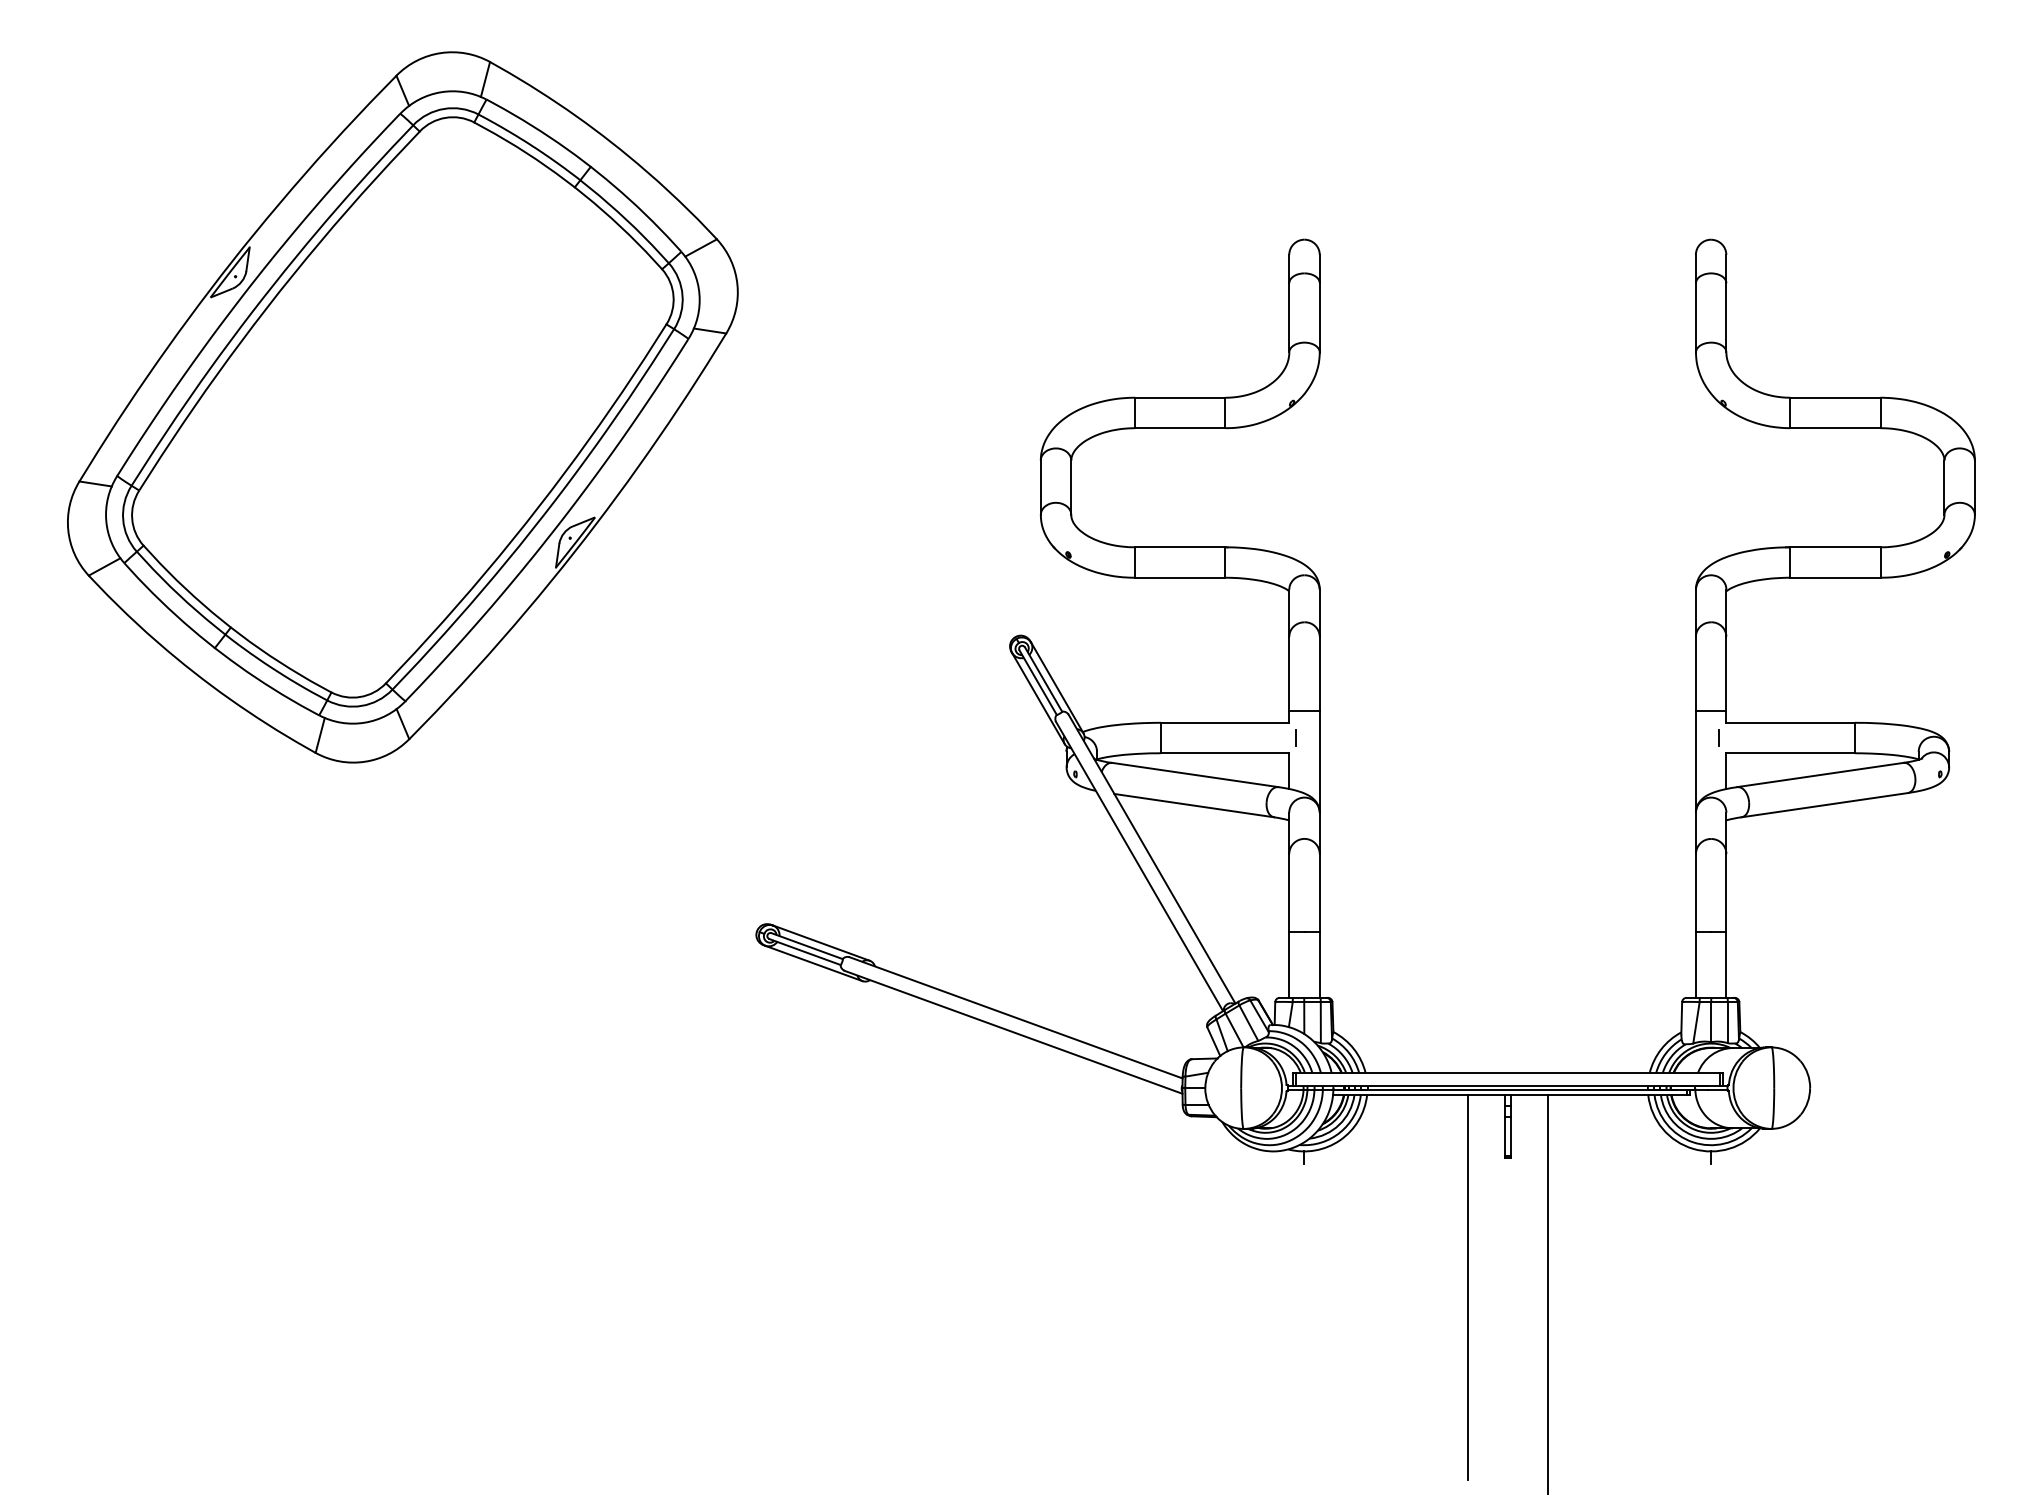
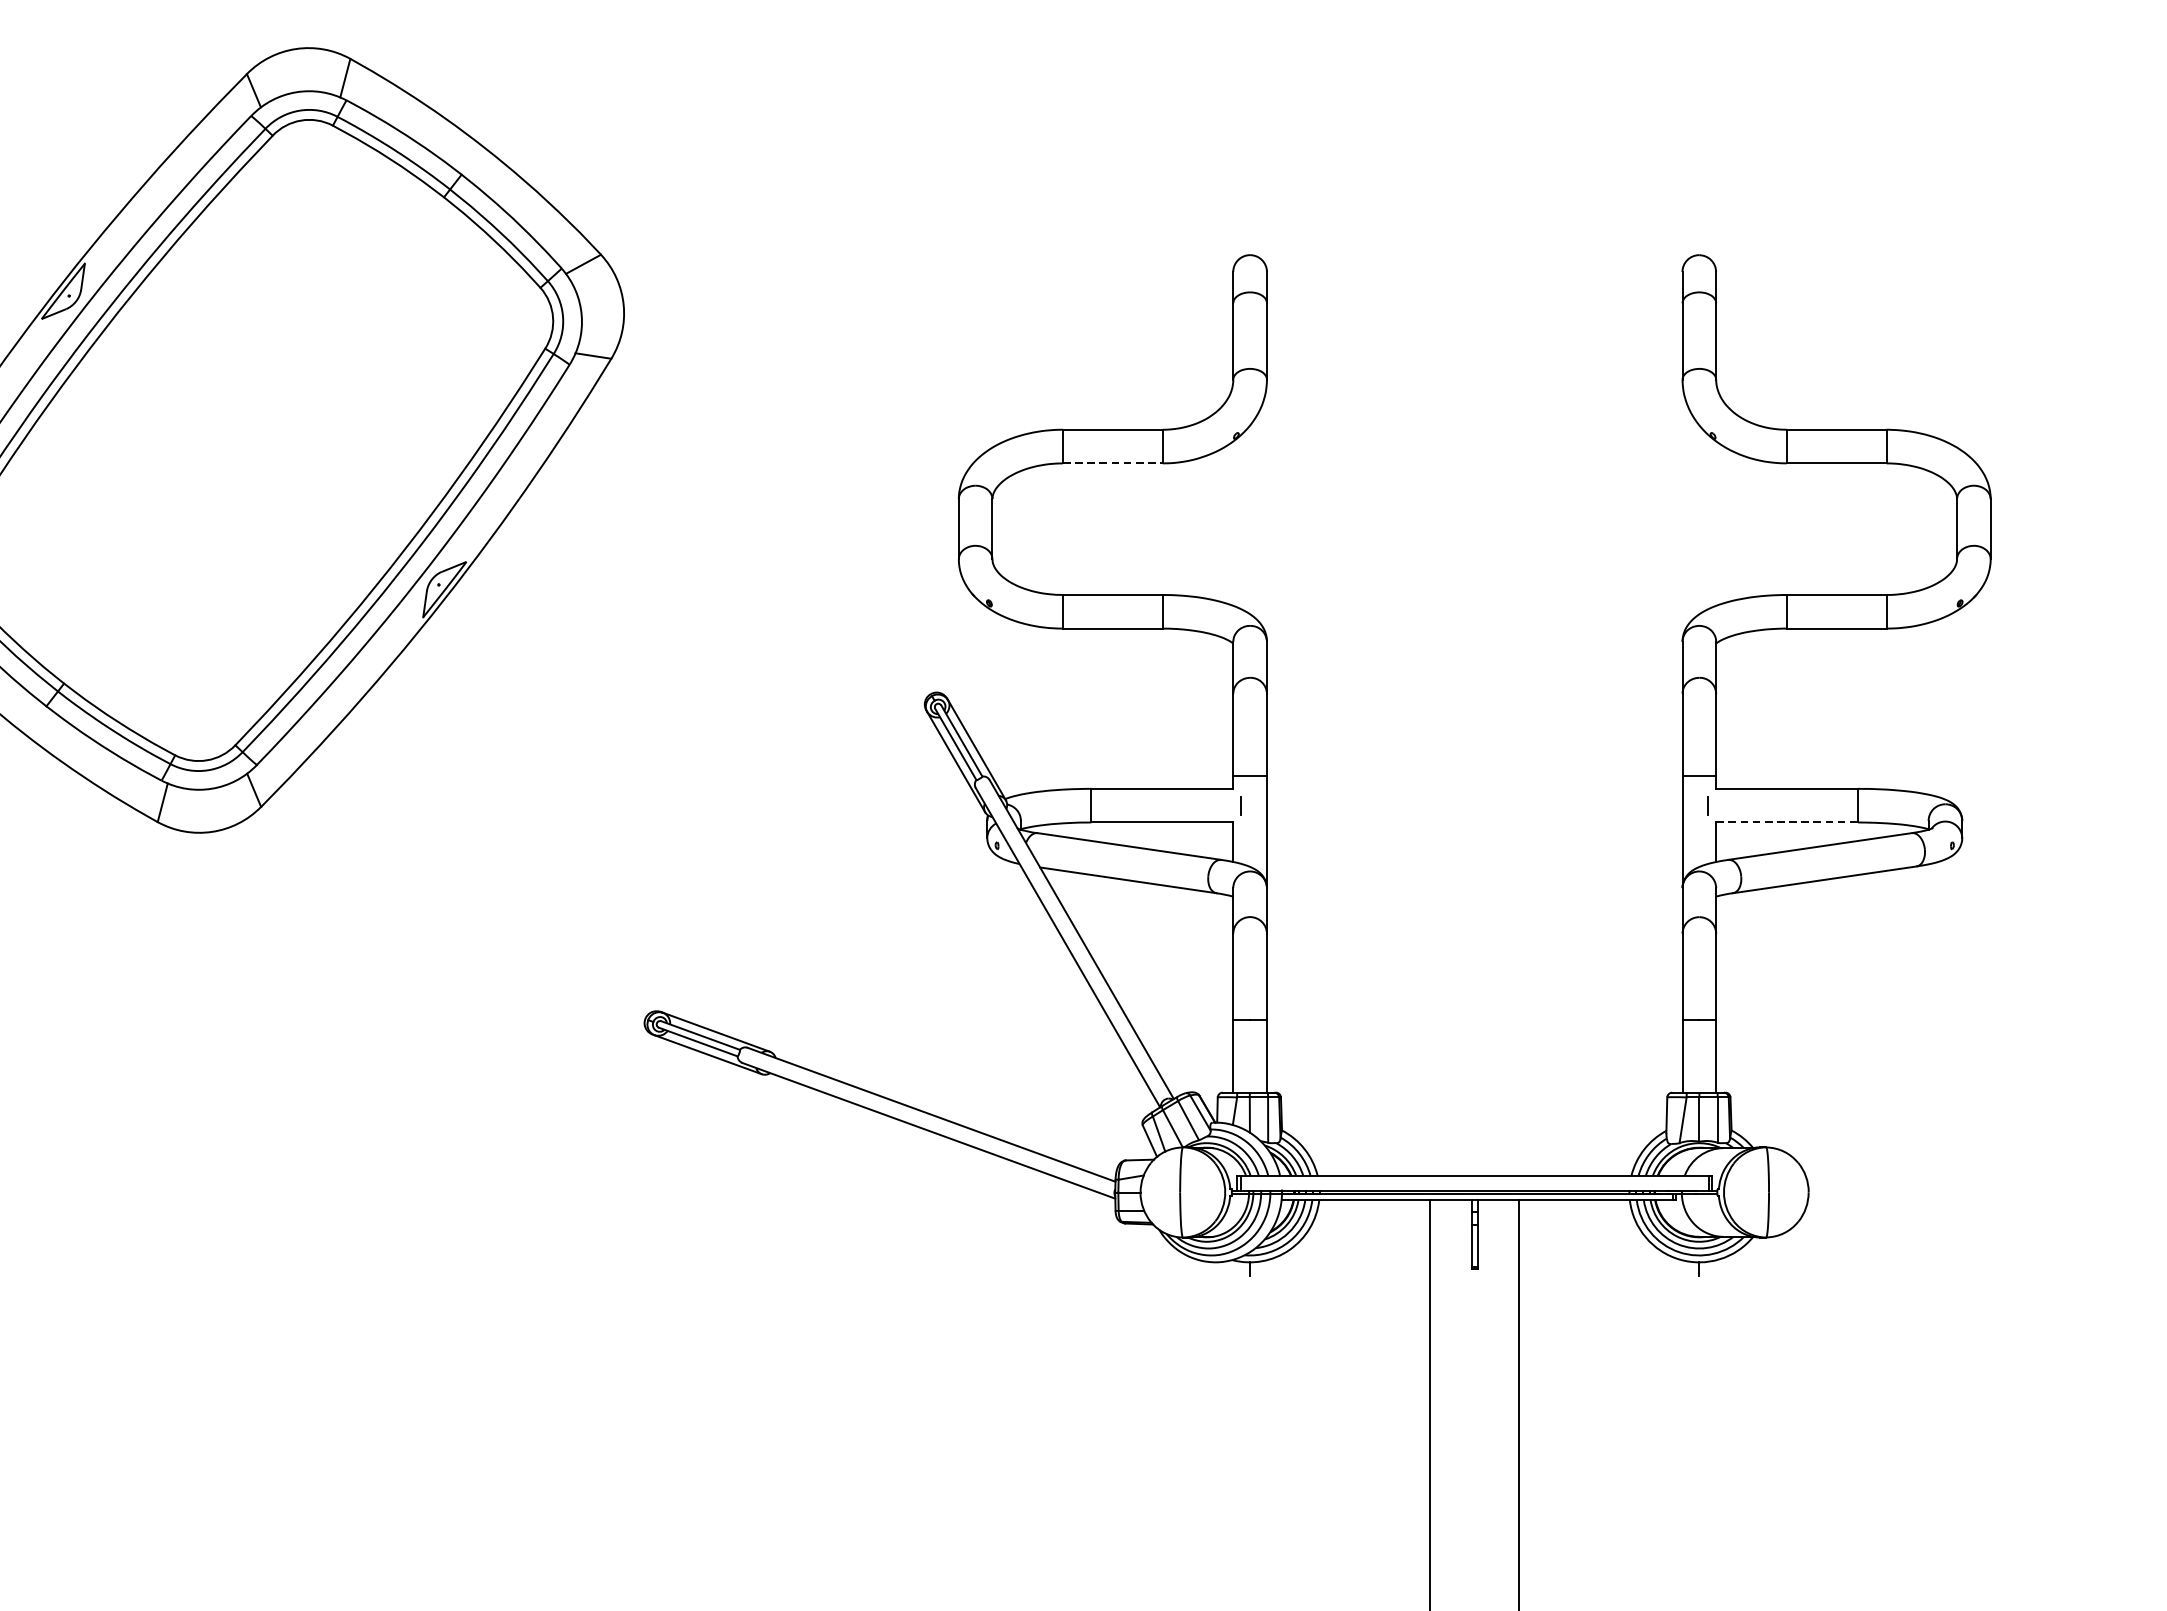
line: (1180, 428) -> (1113, 463), solid -> dashed
line: (1791, 753) -> (1788, 822), solid -> dashed

